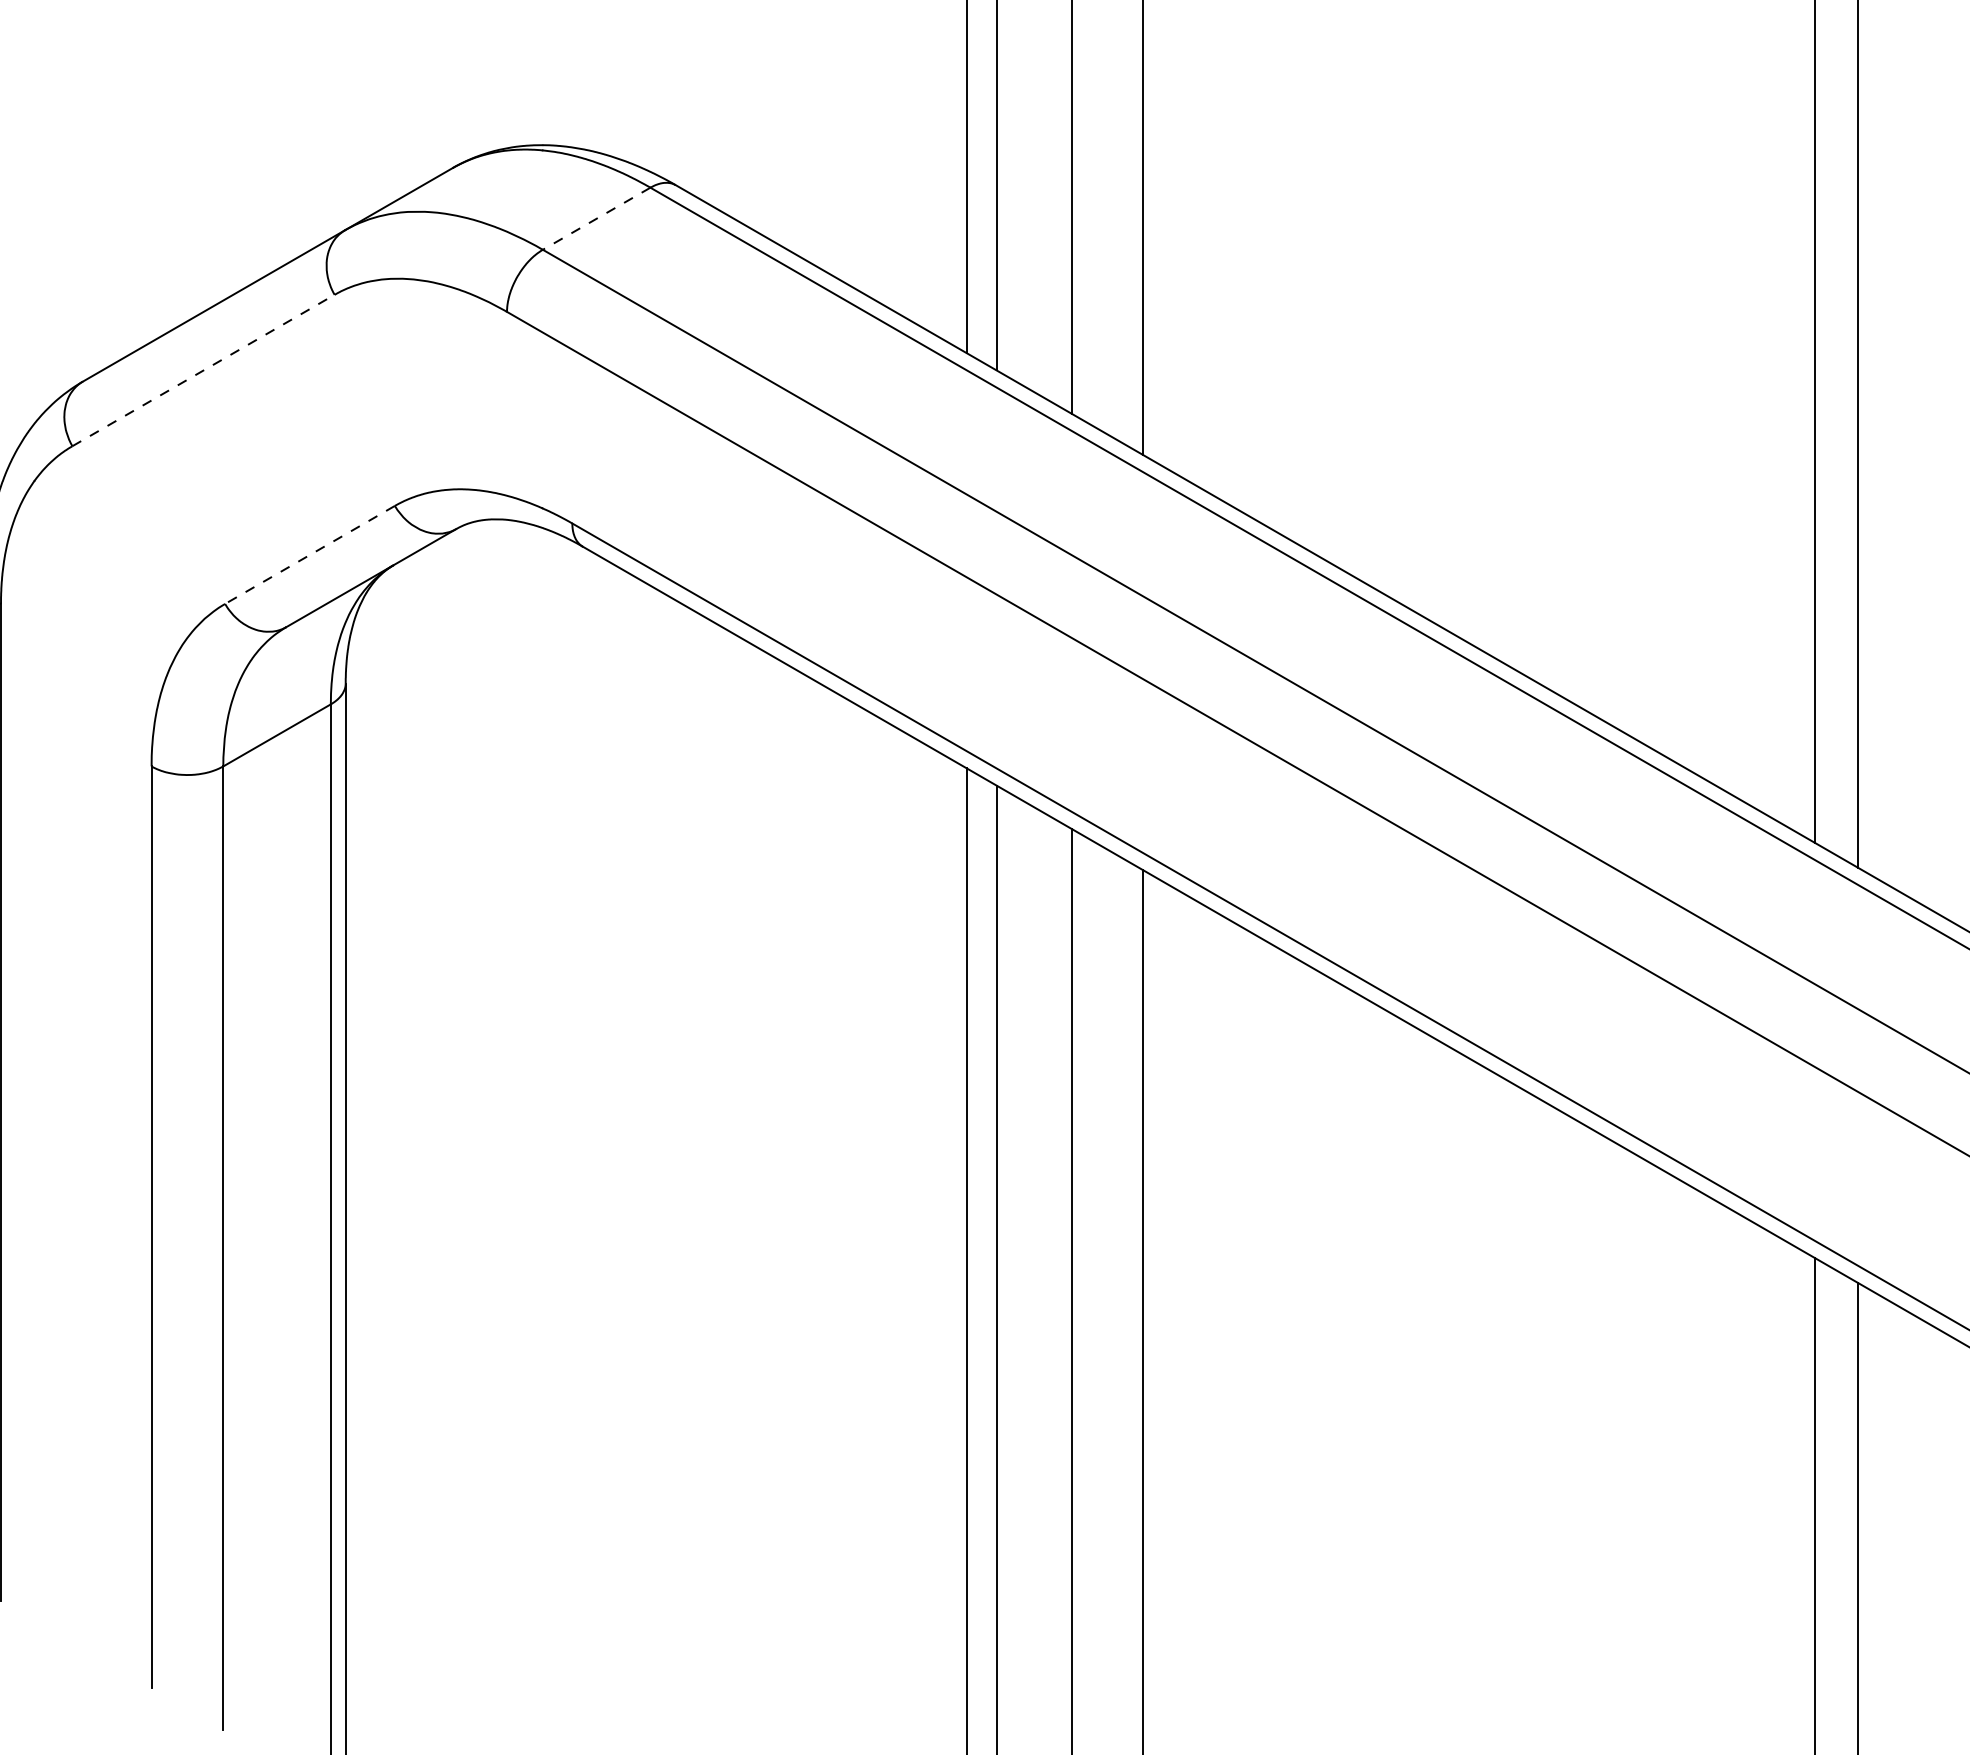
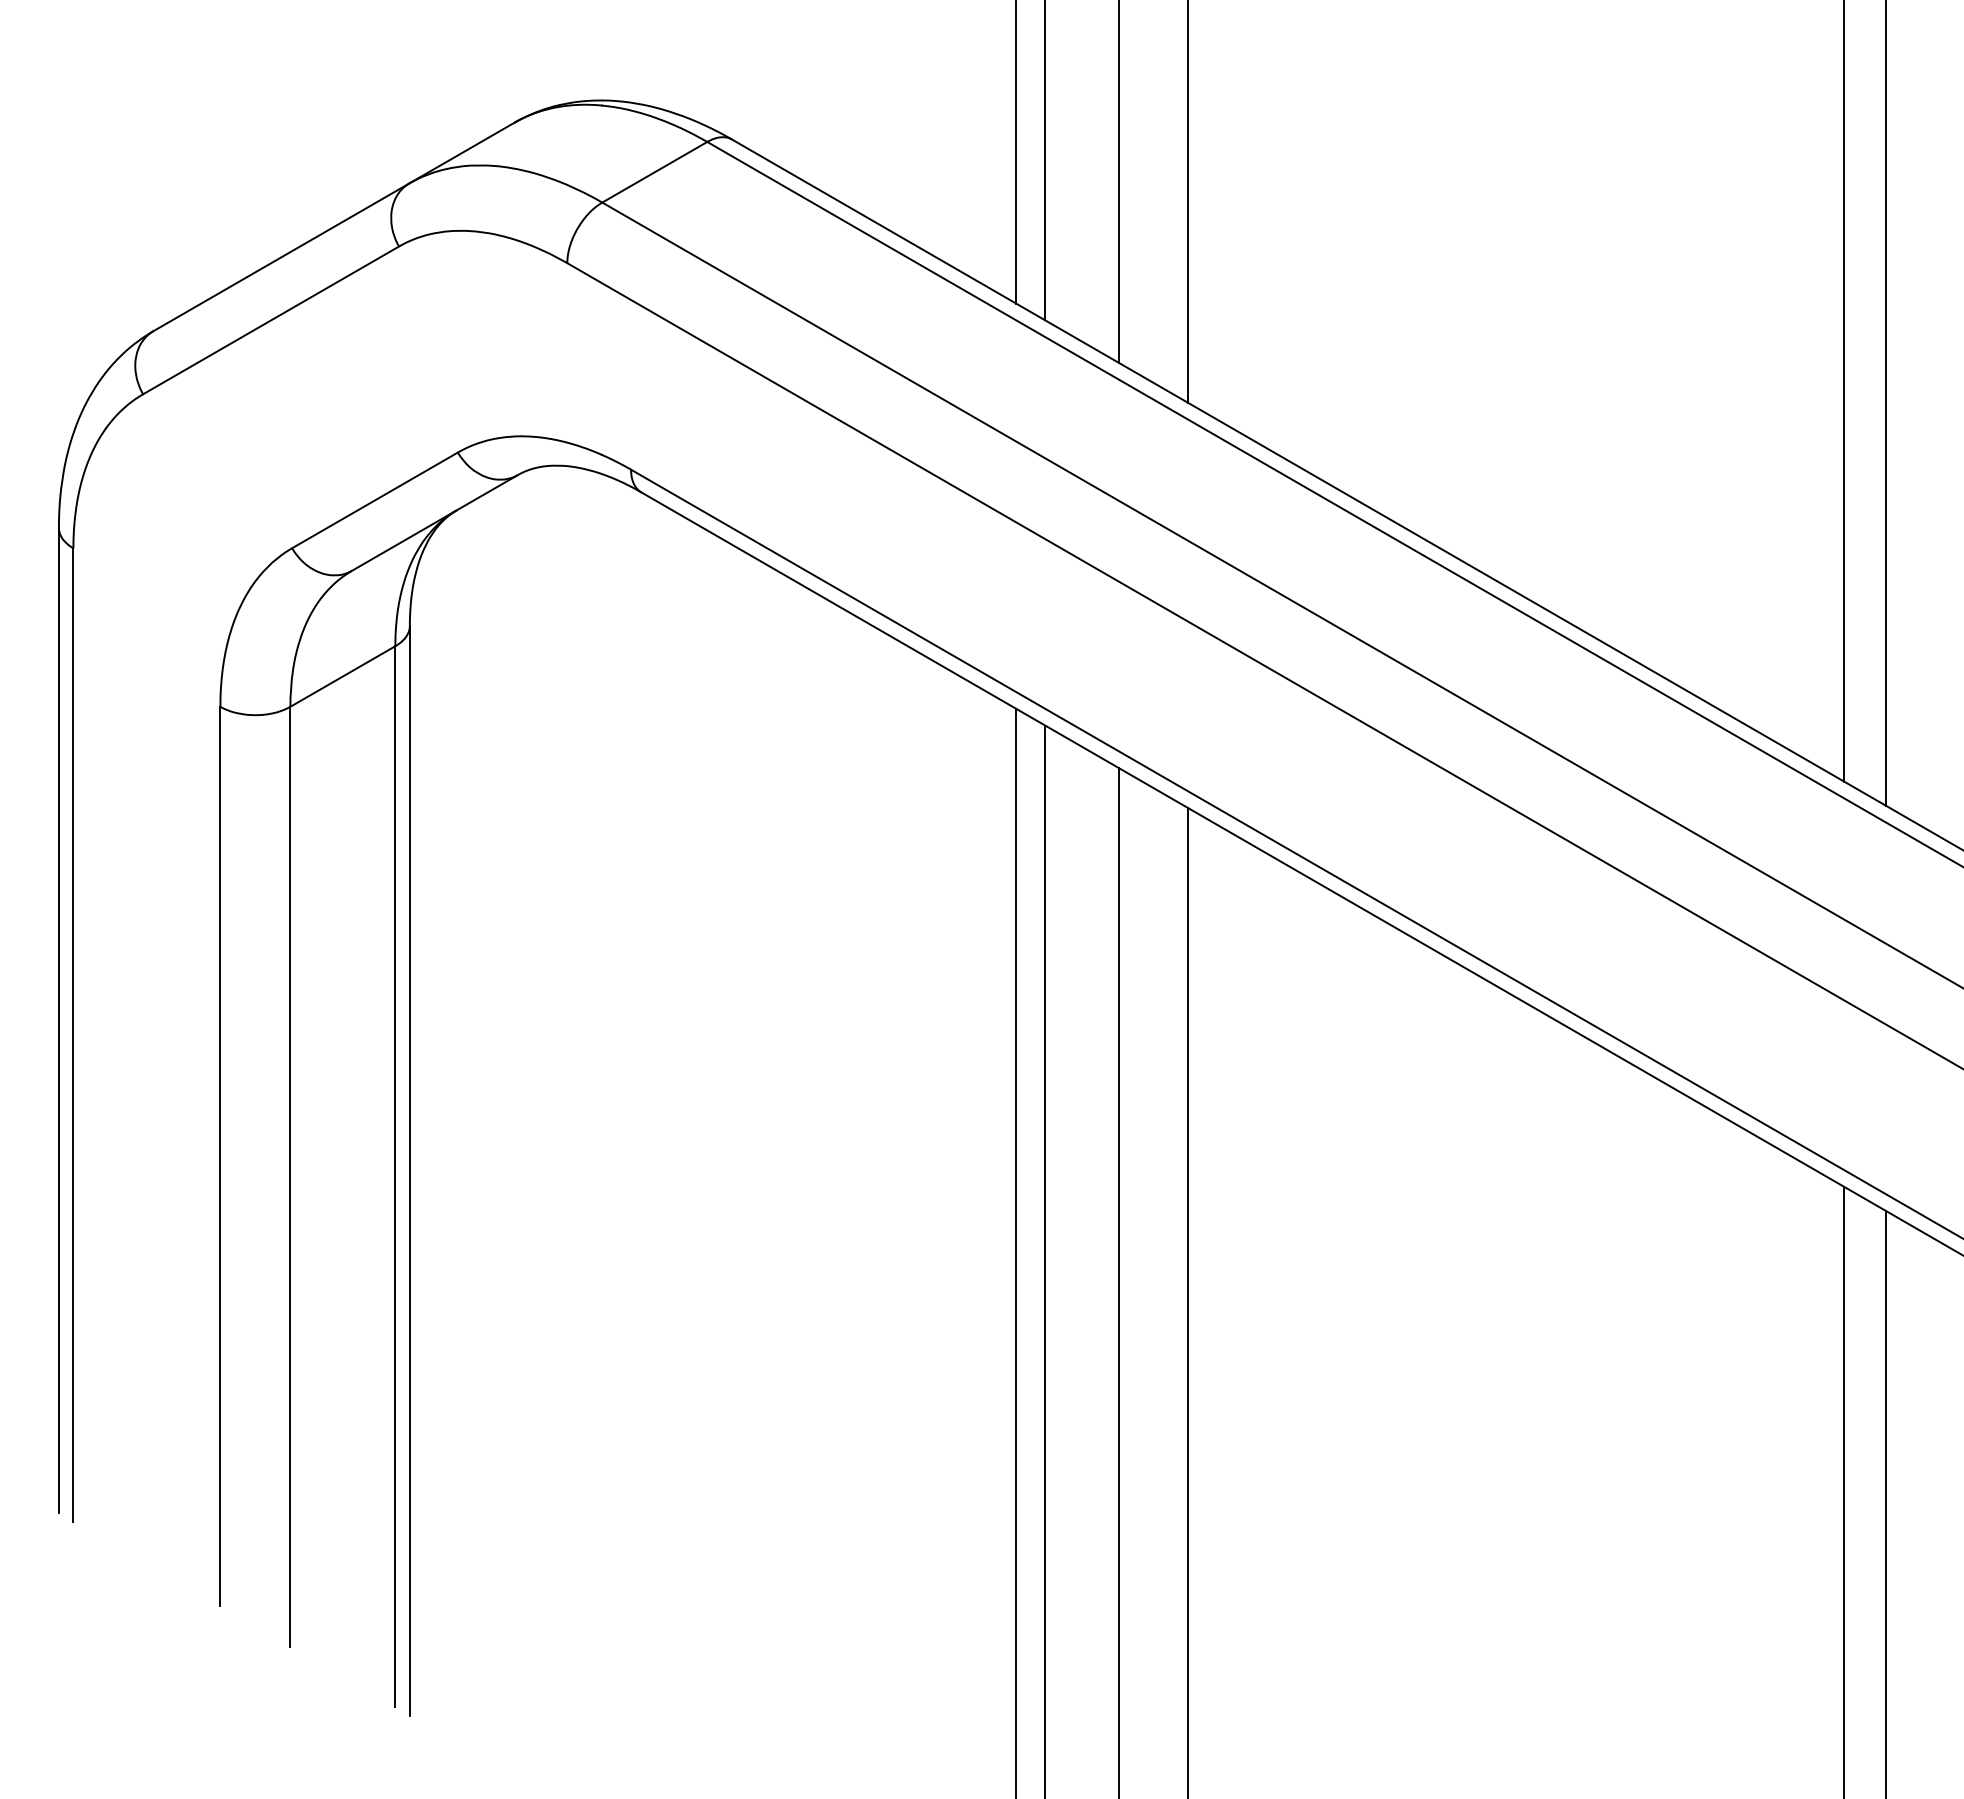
line: (596, 218) -> (654, 172), dashed -> solid
line: (203, 370) -> (271, 320), dashed -> solid
line: (310, 555) -> (375, 500), dashed -> solid

